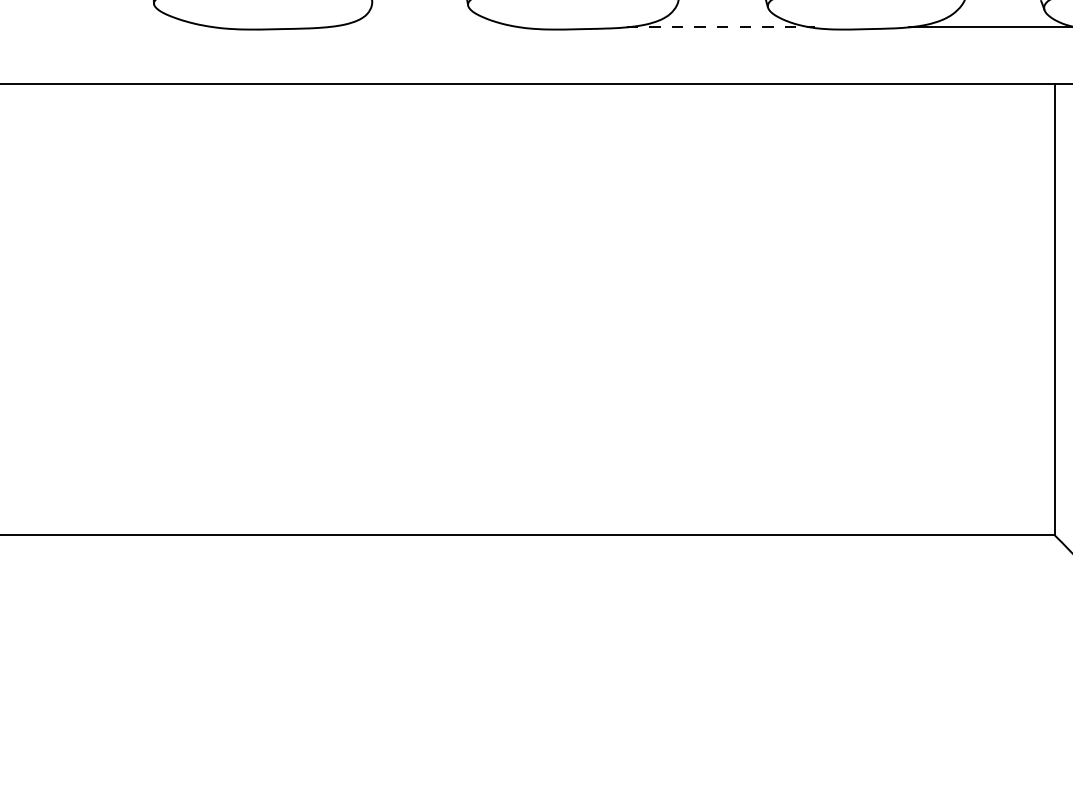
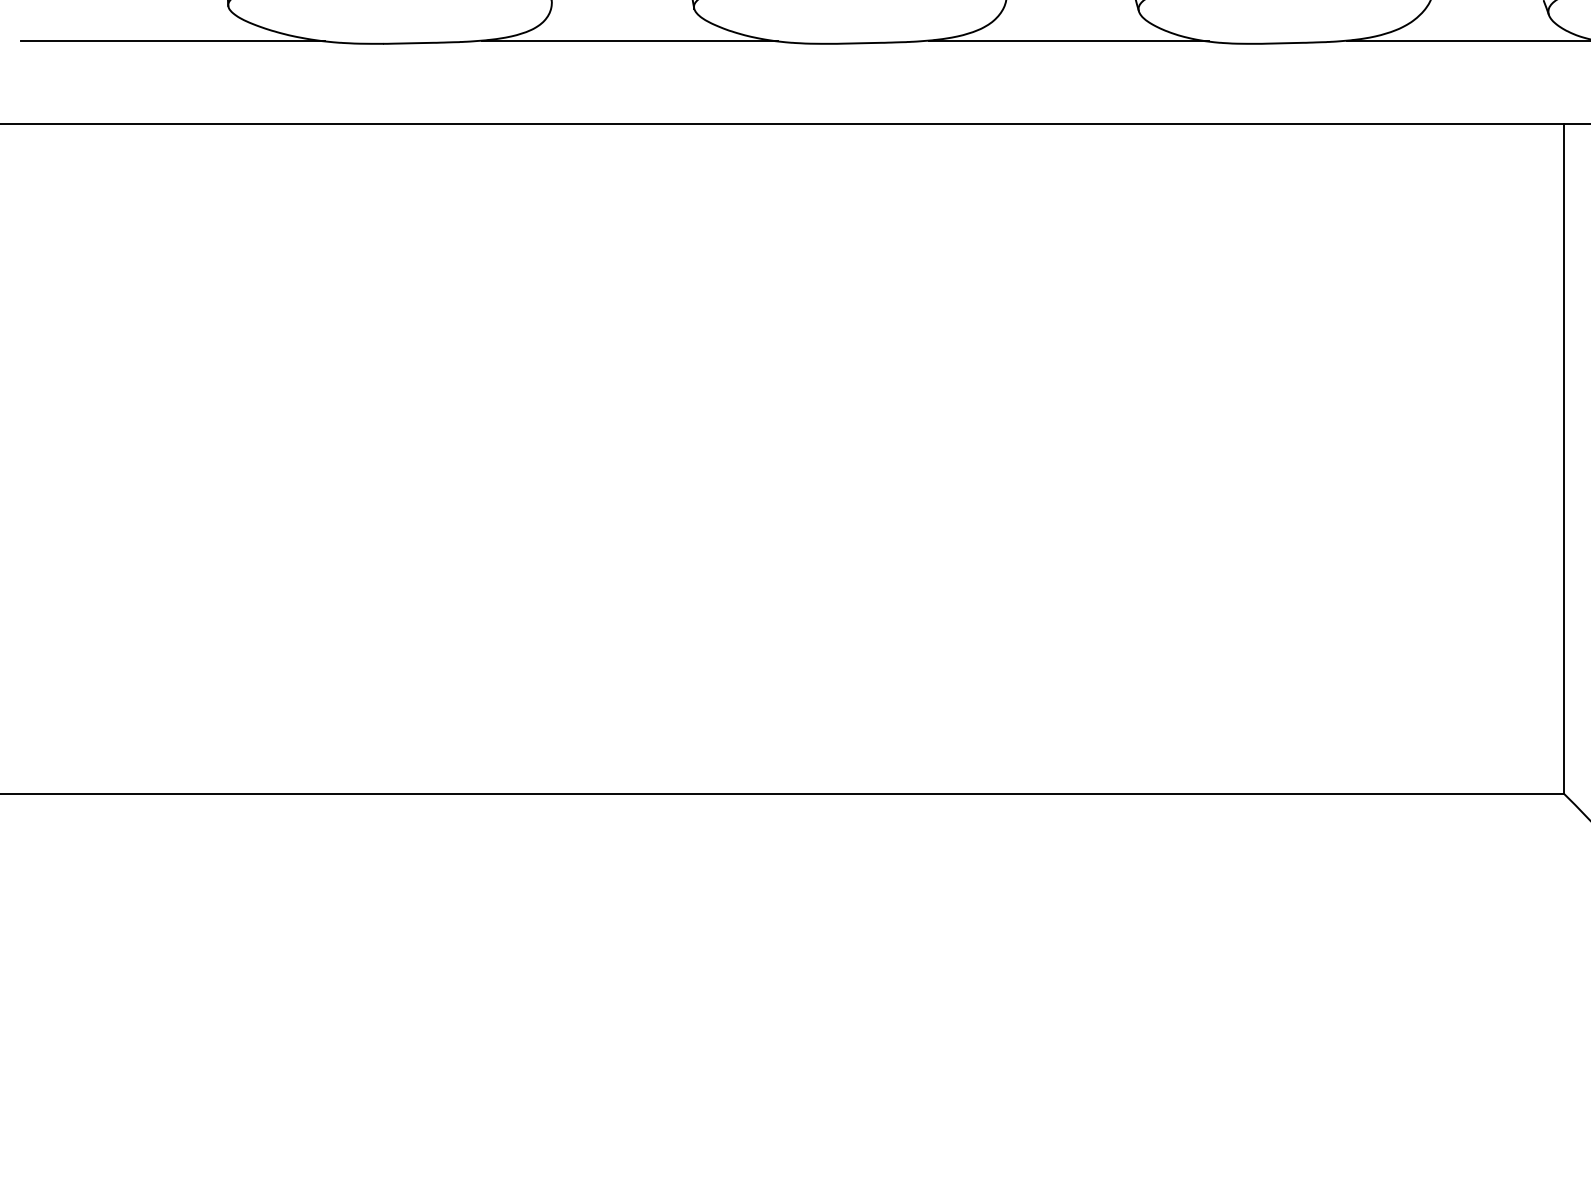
line: (116, 27) -> (172, 40), added
line: (424, 27) -> (629, 40), added
line: (721, 27) -> (1069, 40), dashed -> solid

